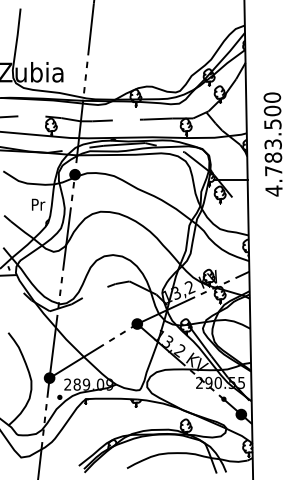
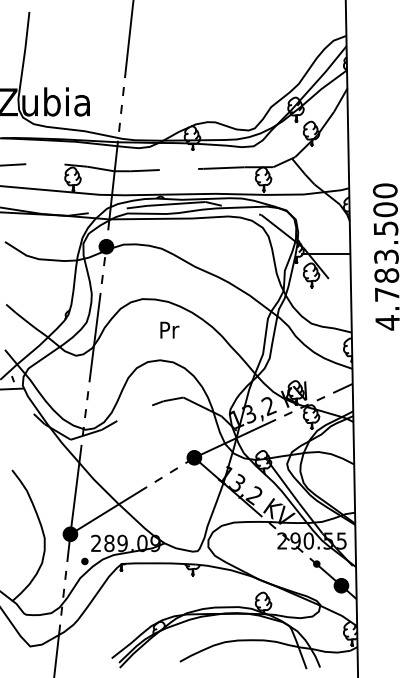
text: (273, 144) -> (386, 256), moved
text: (38, 204) -> (169, 329), moved

